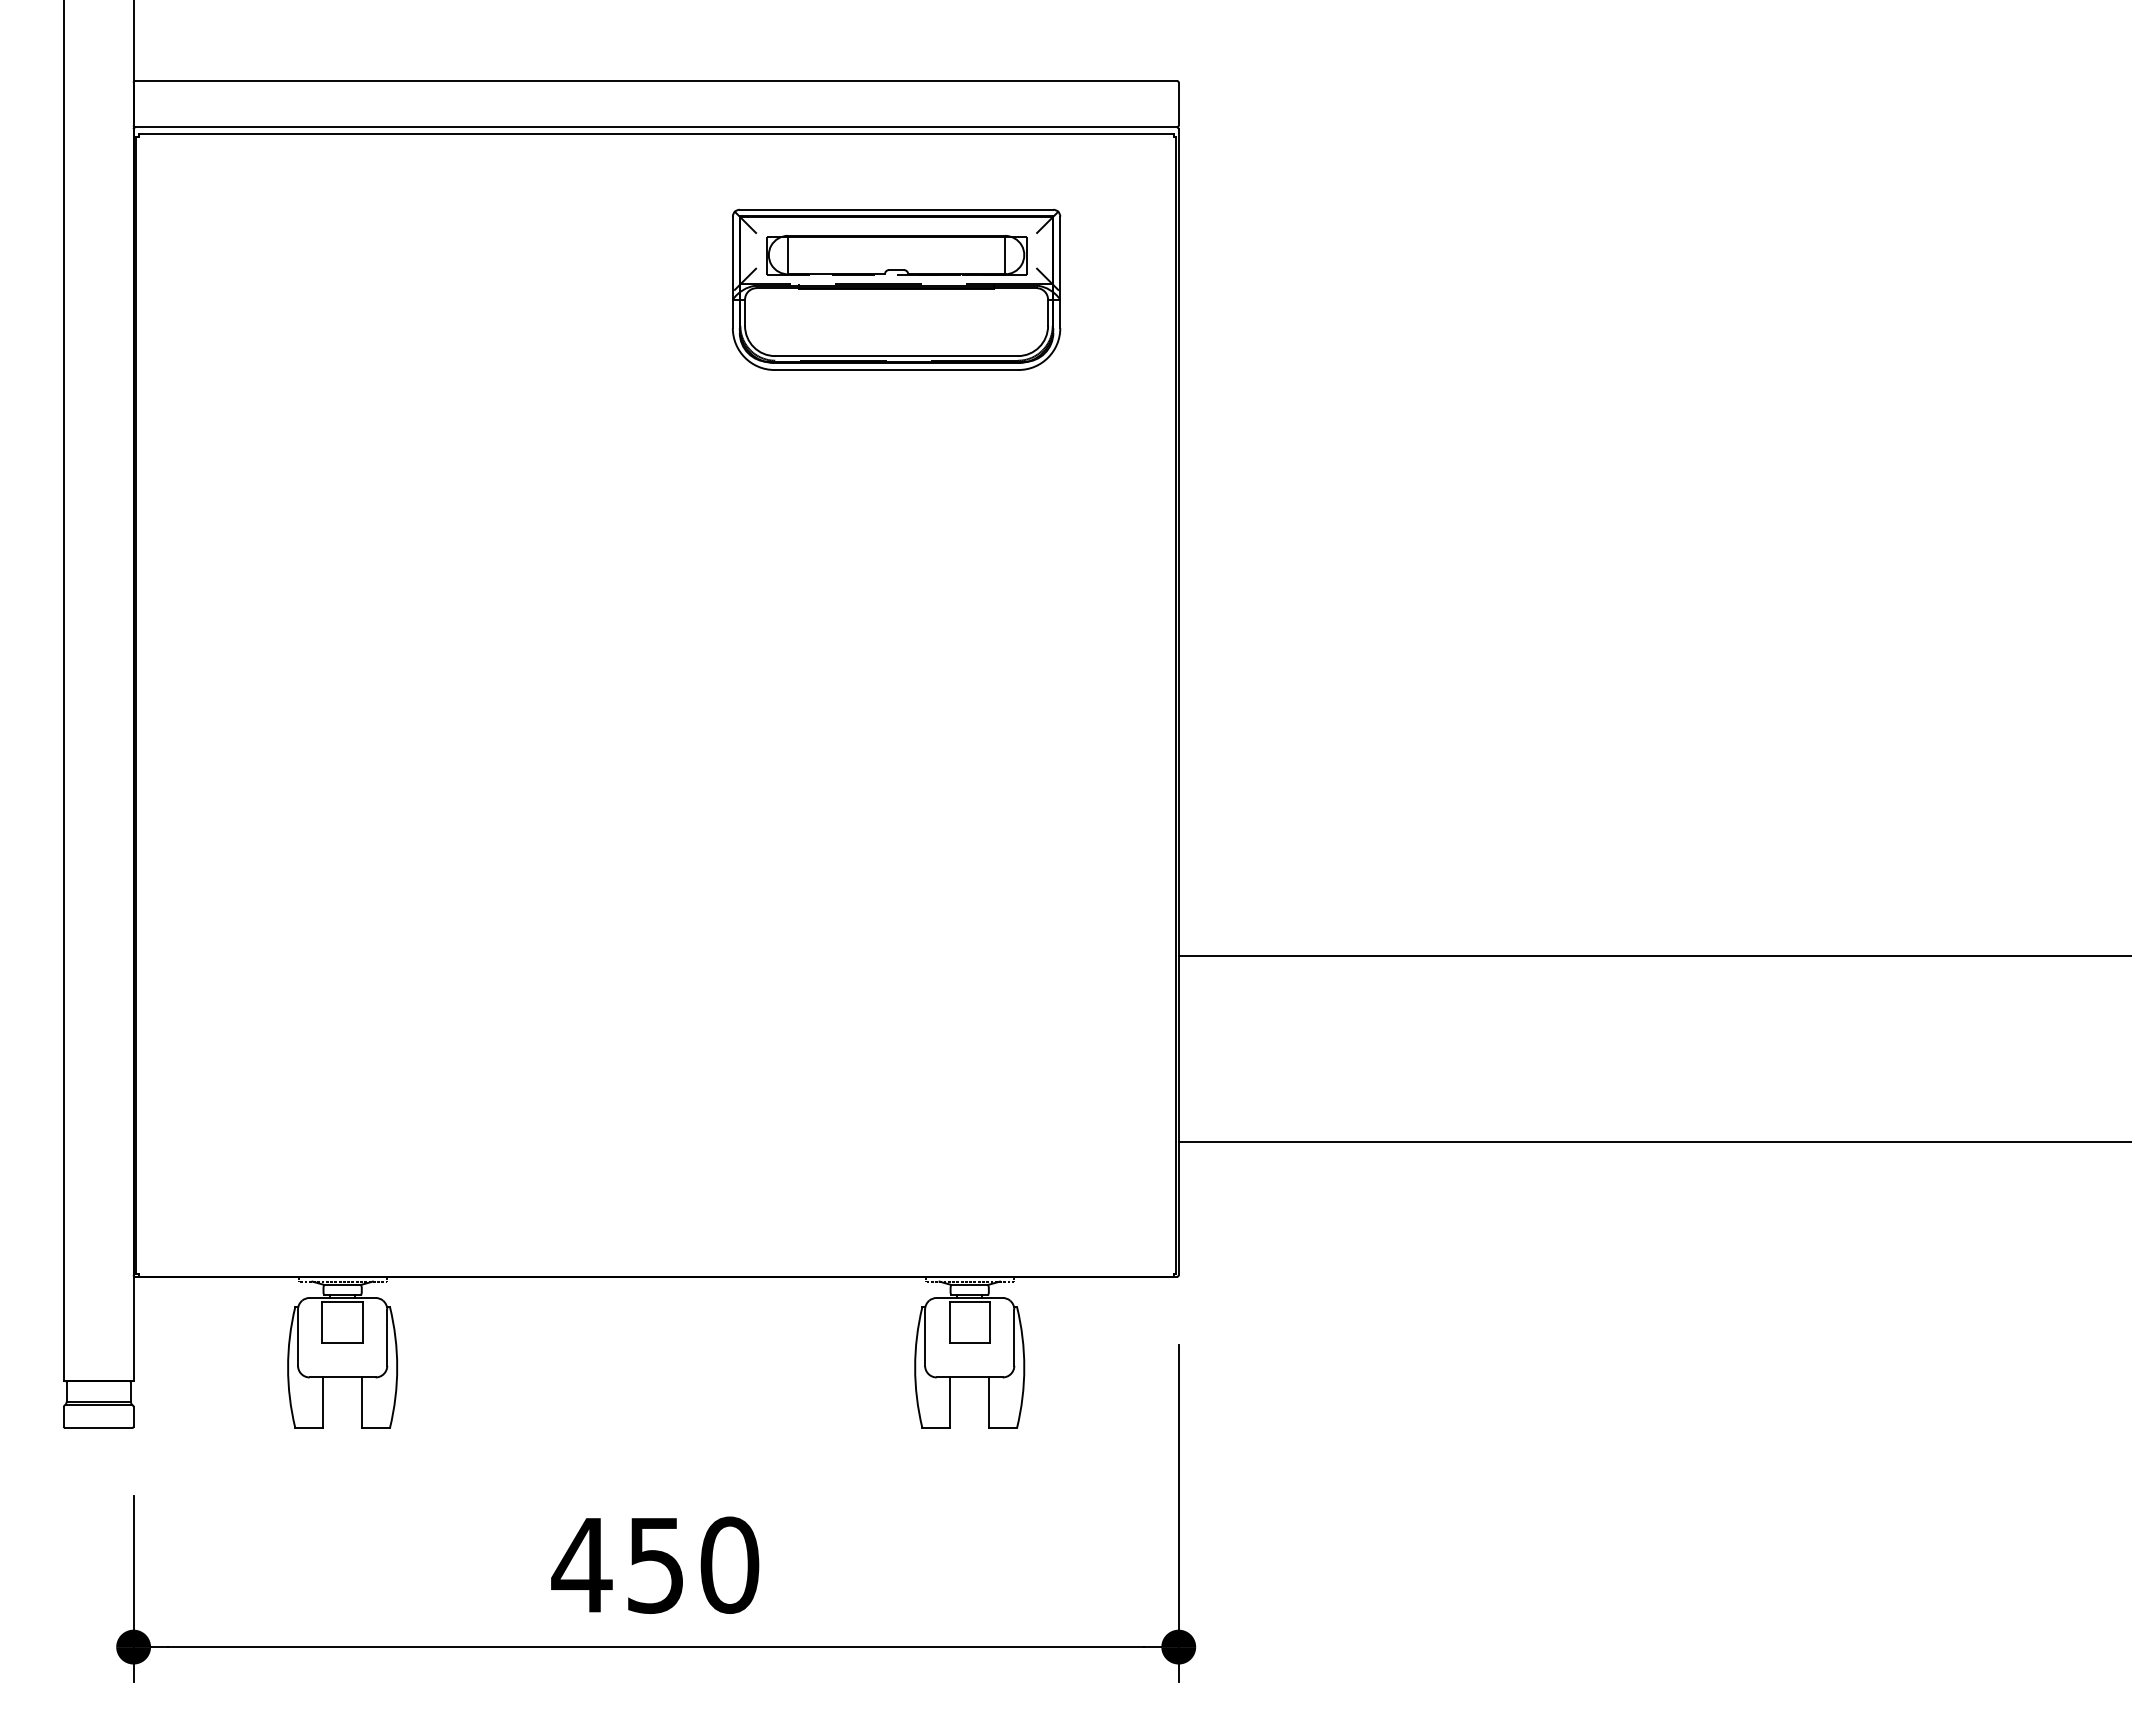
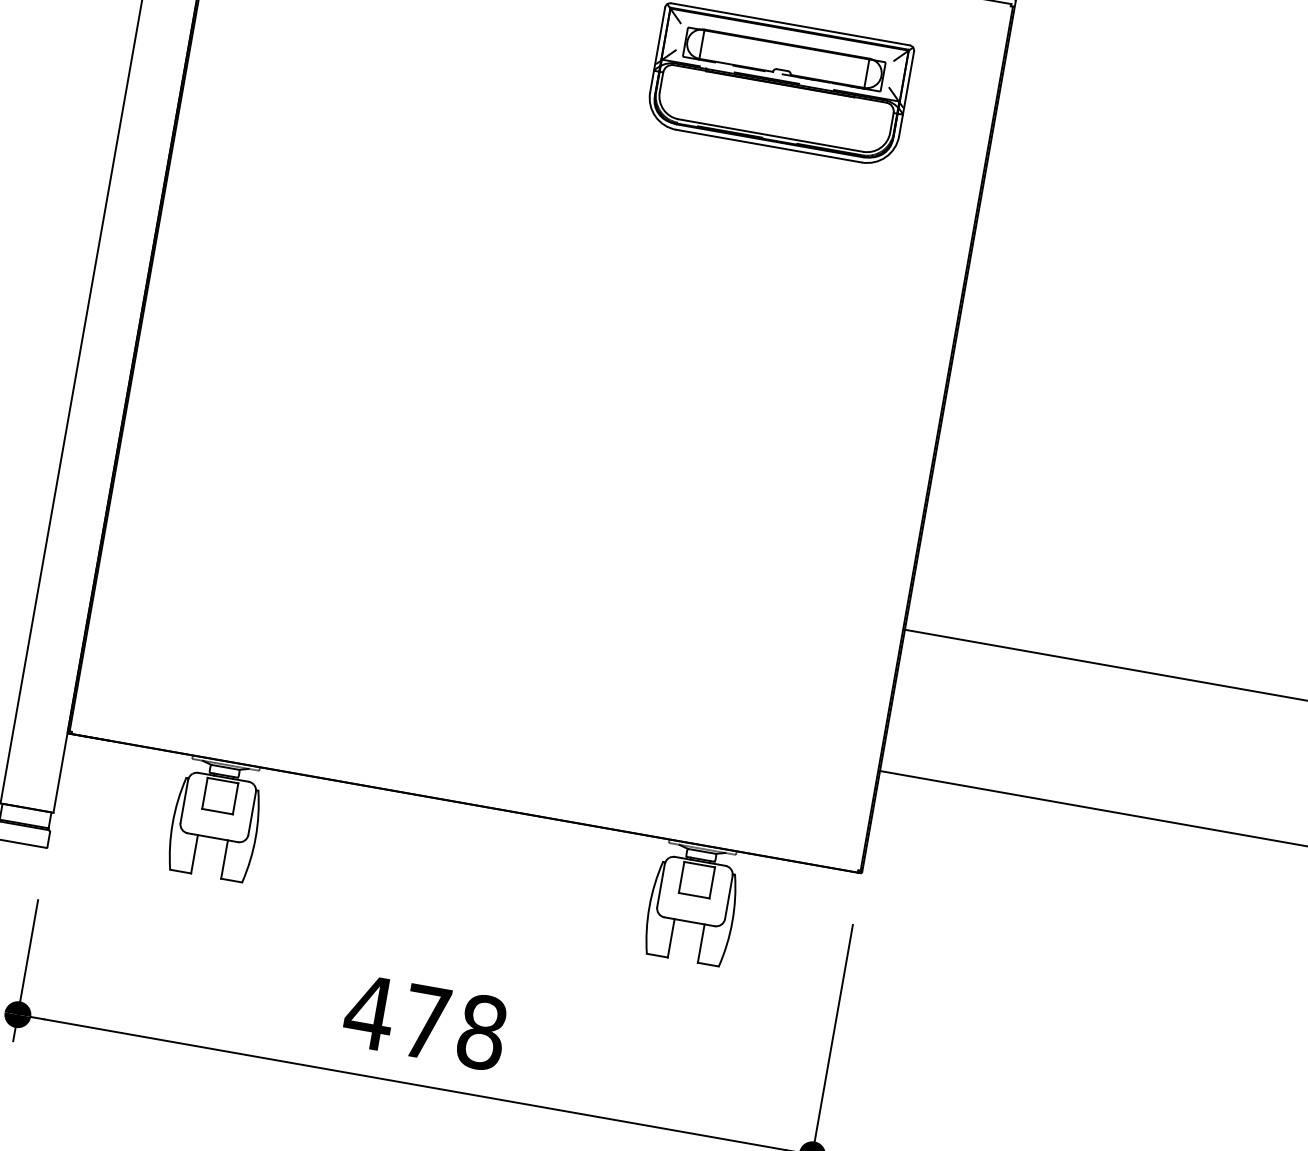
text: (693, 1564) -> (454, 1026), 450 -> 478

